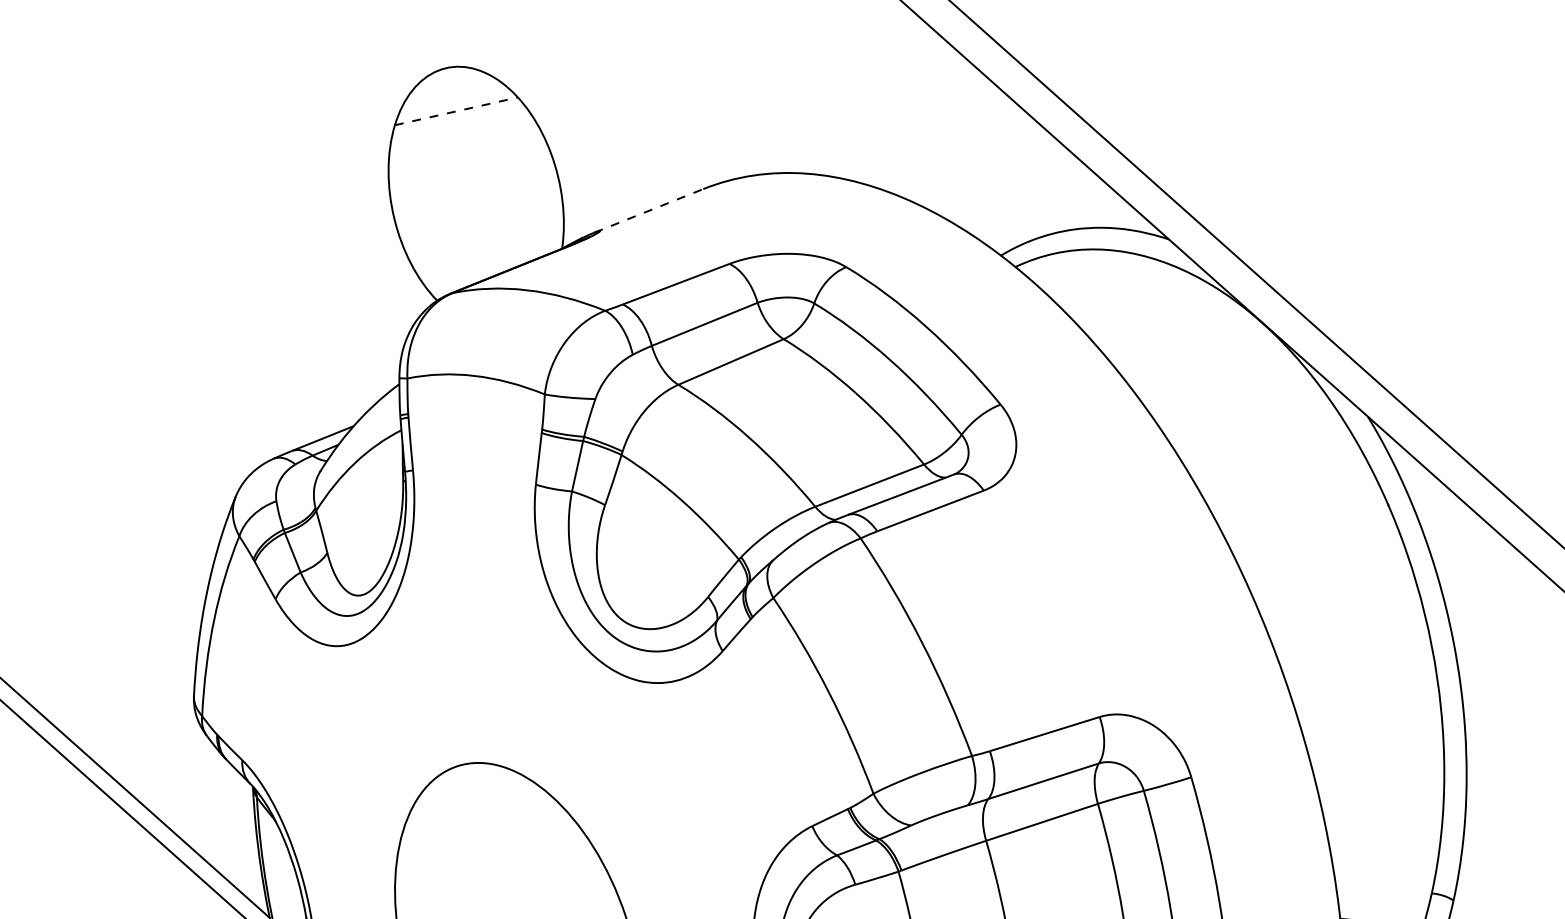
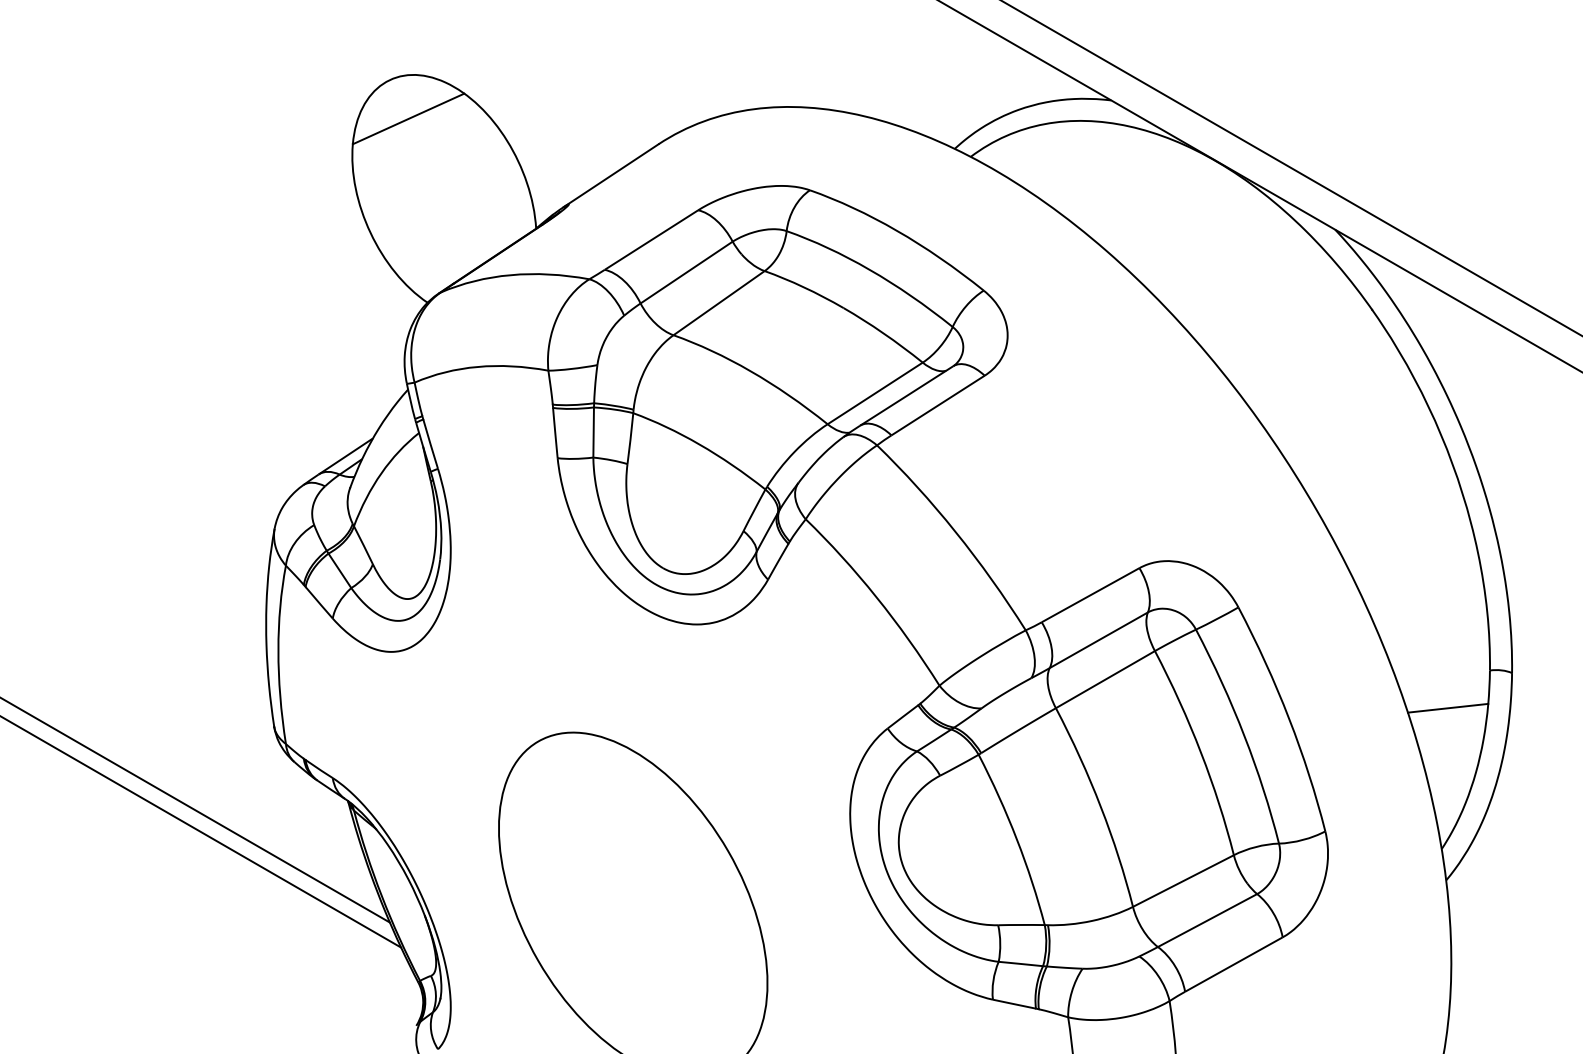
line: (457, 111) -> (409, 118), dashed -> solid
line: (649, 210) -> (611, 175), dashed -> solid

